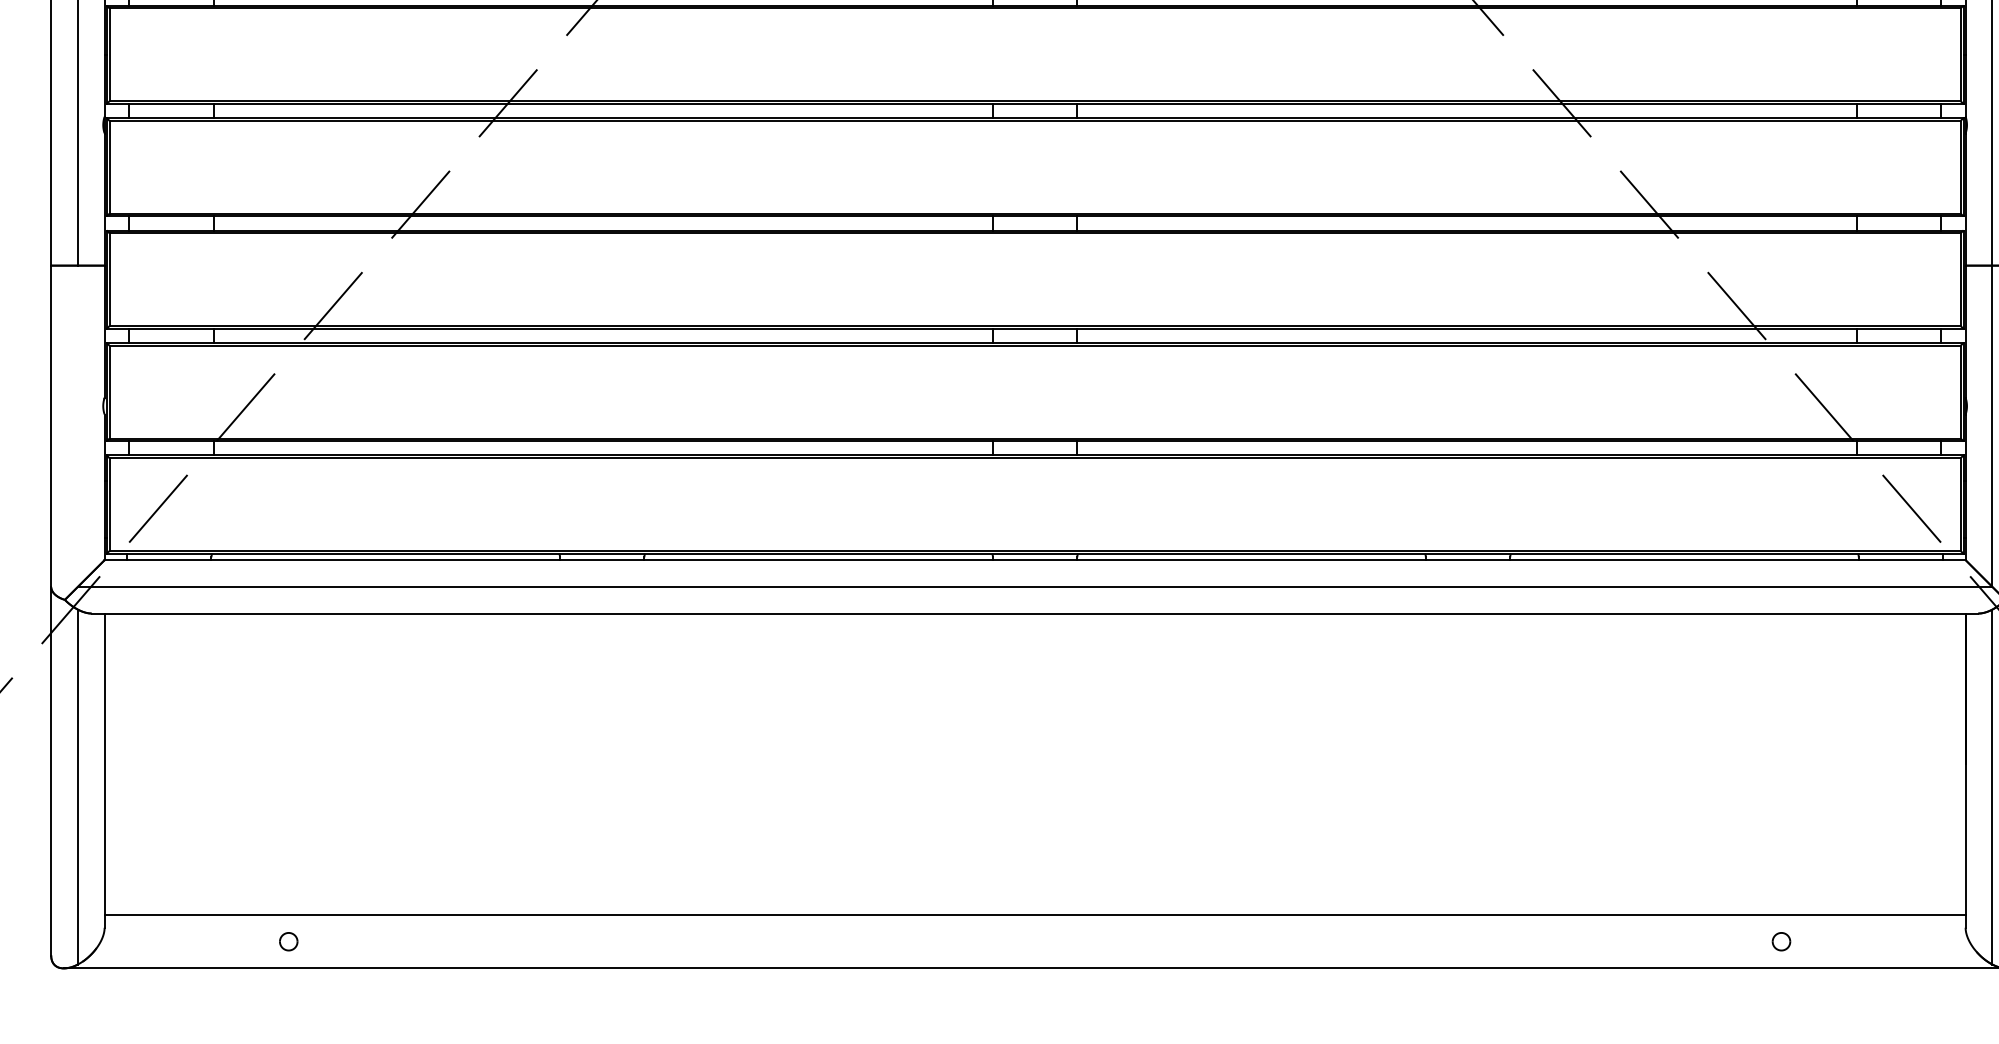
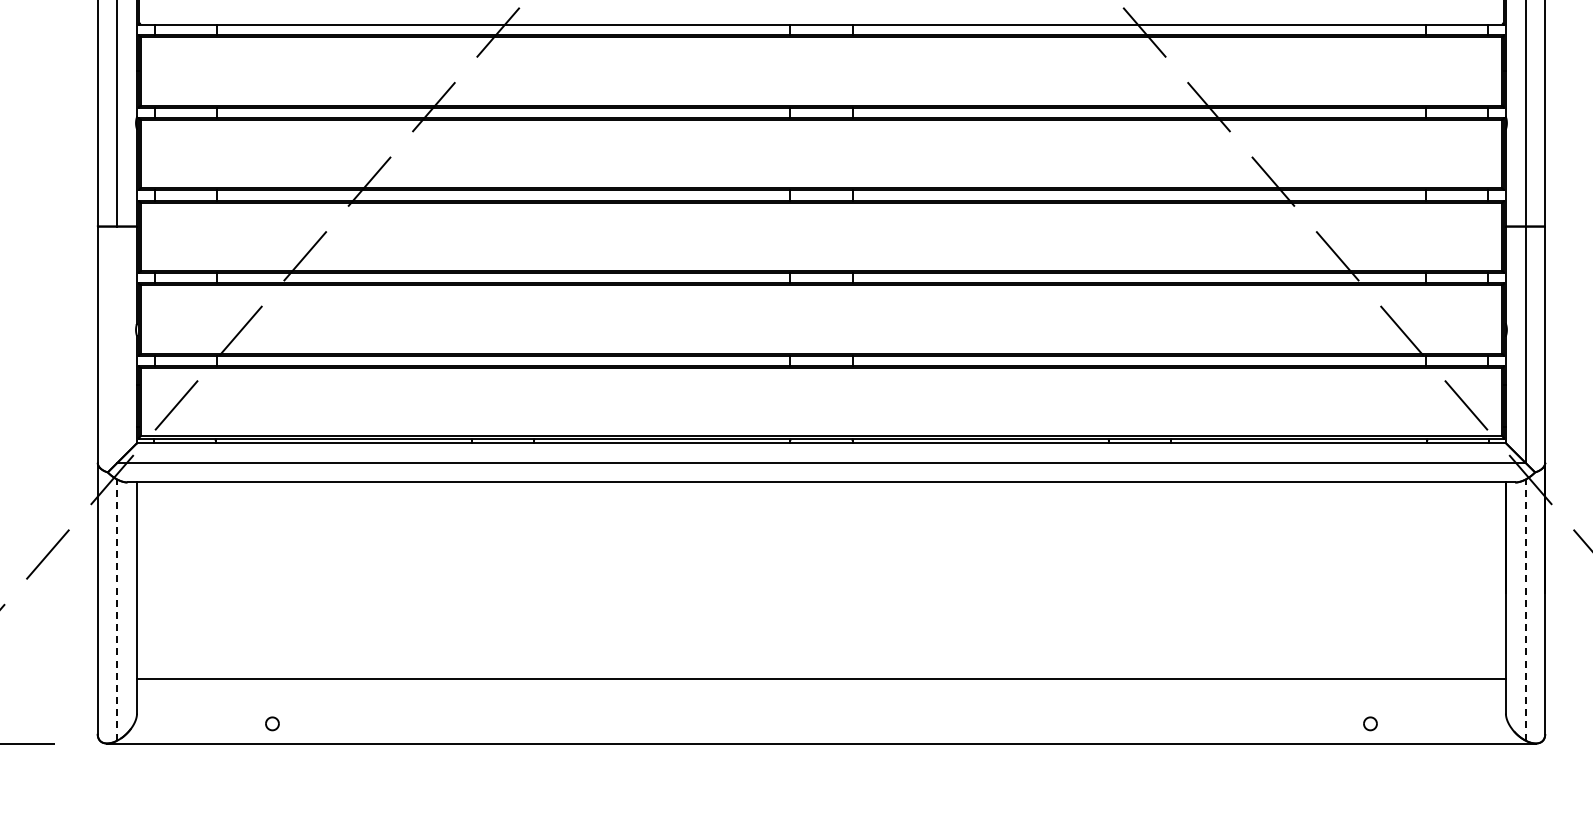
line: (78, 787) -> (117, 610), solid -> dashed
line: (1992, 787) -> (1525, 610), solid -> dashed
line: (1035, 915) -> (821, 679), moved

